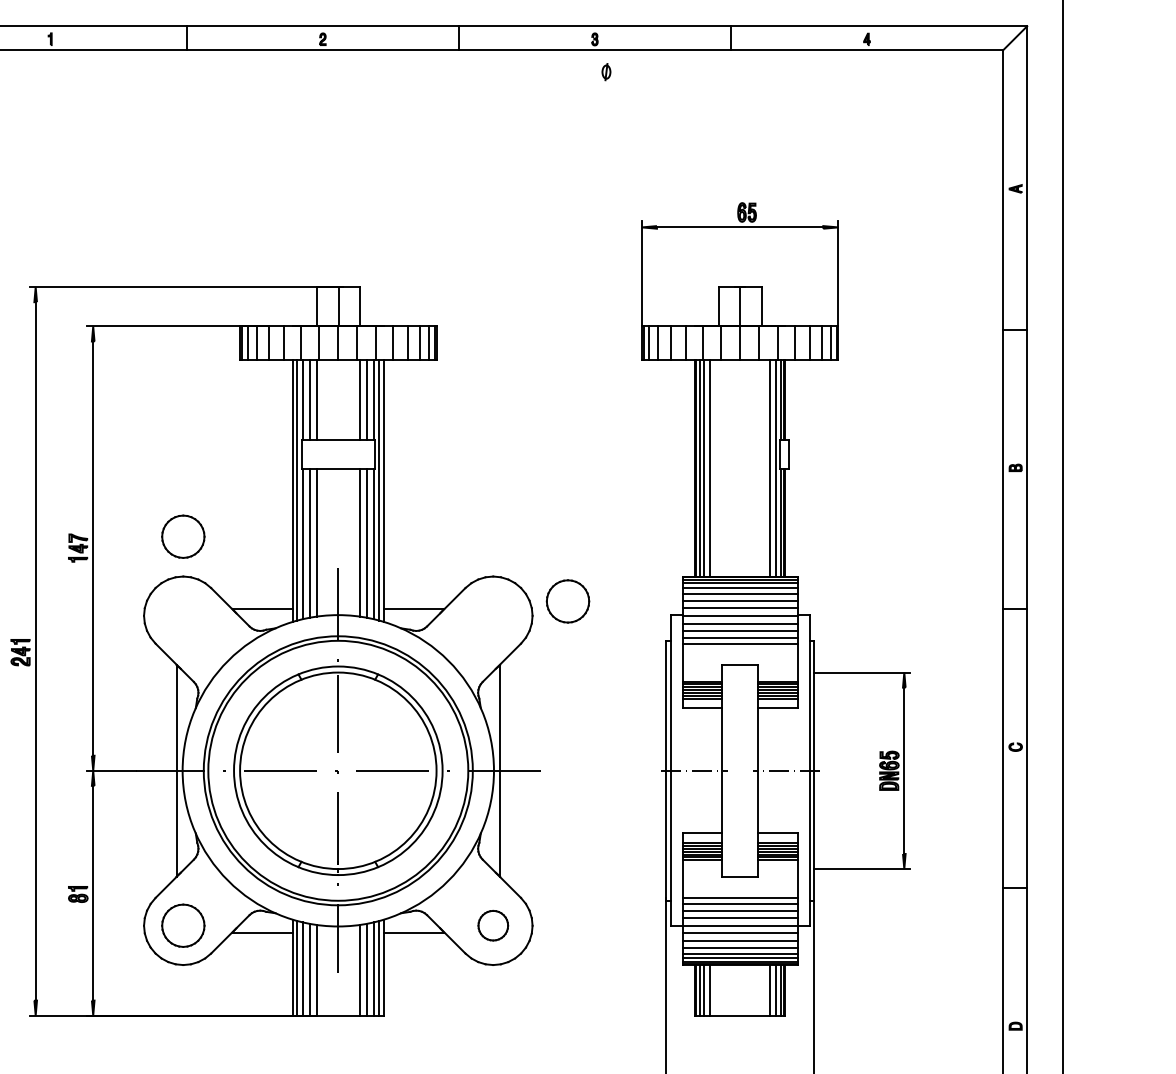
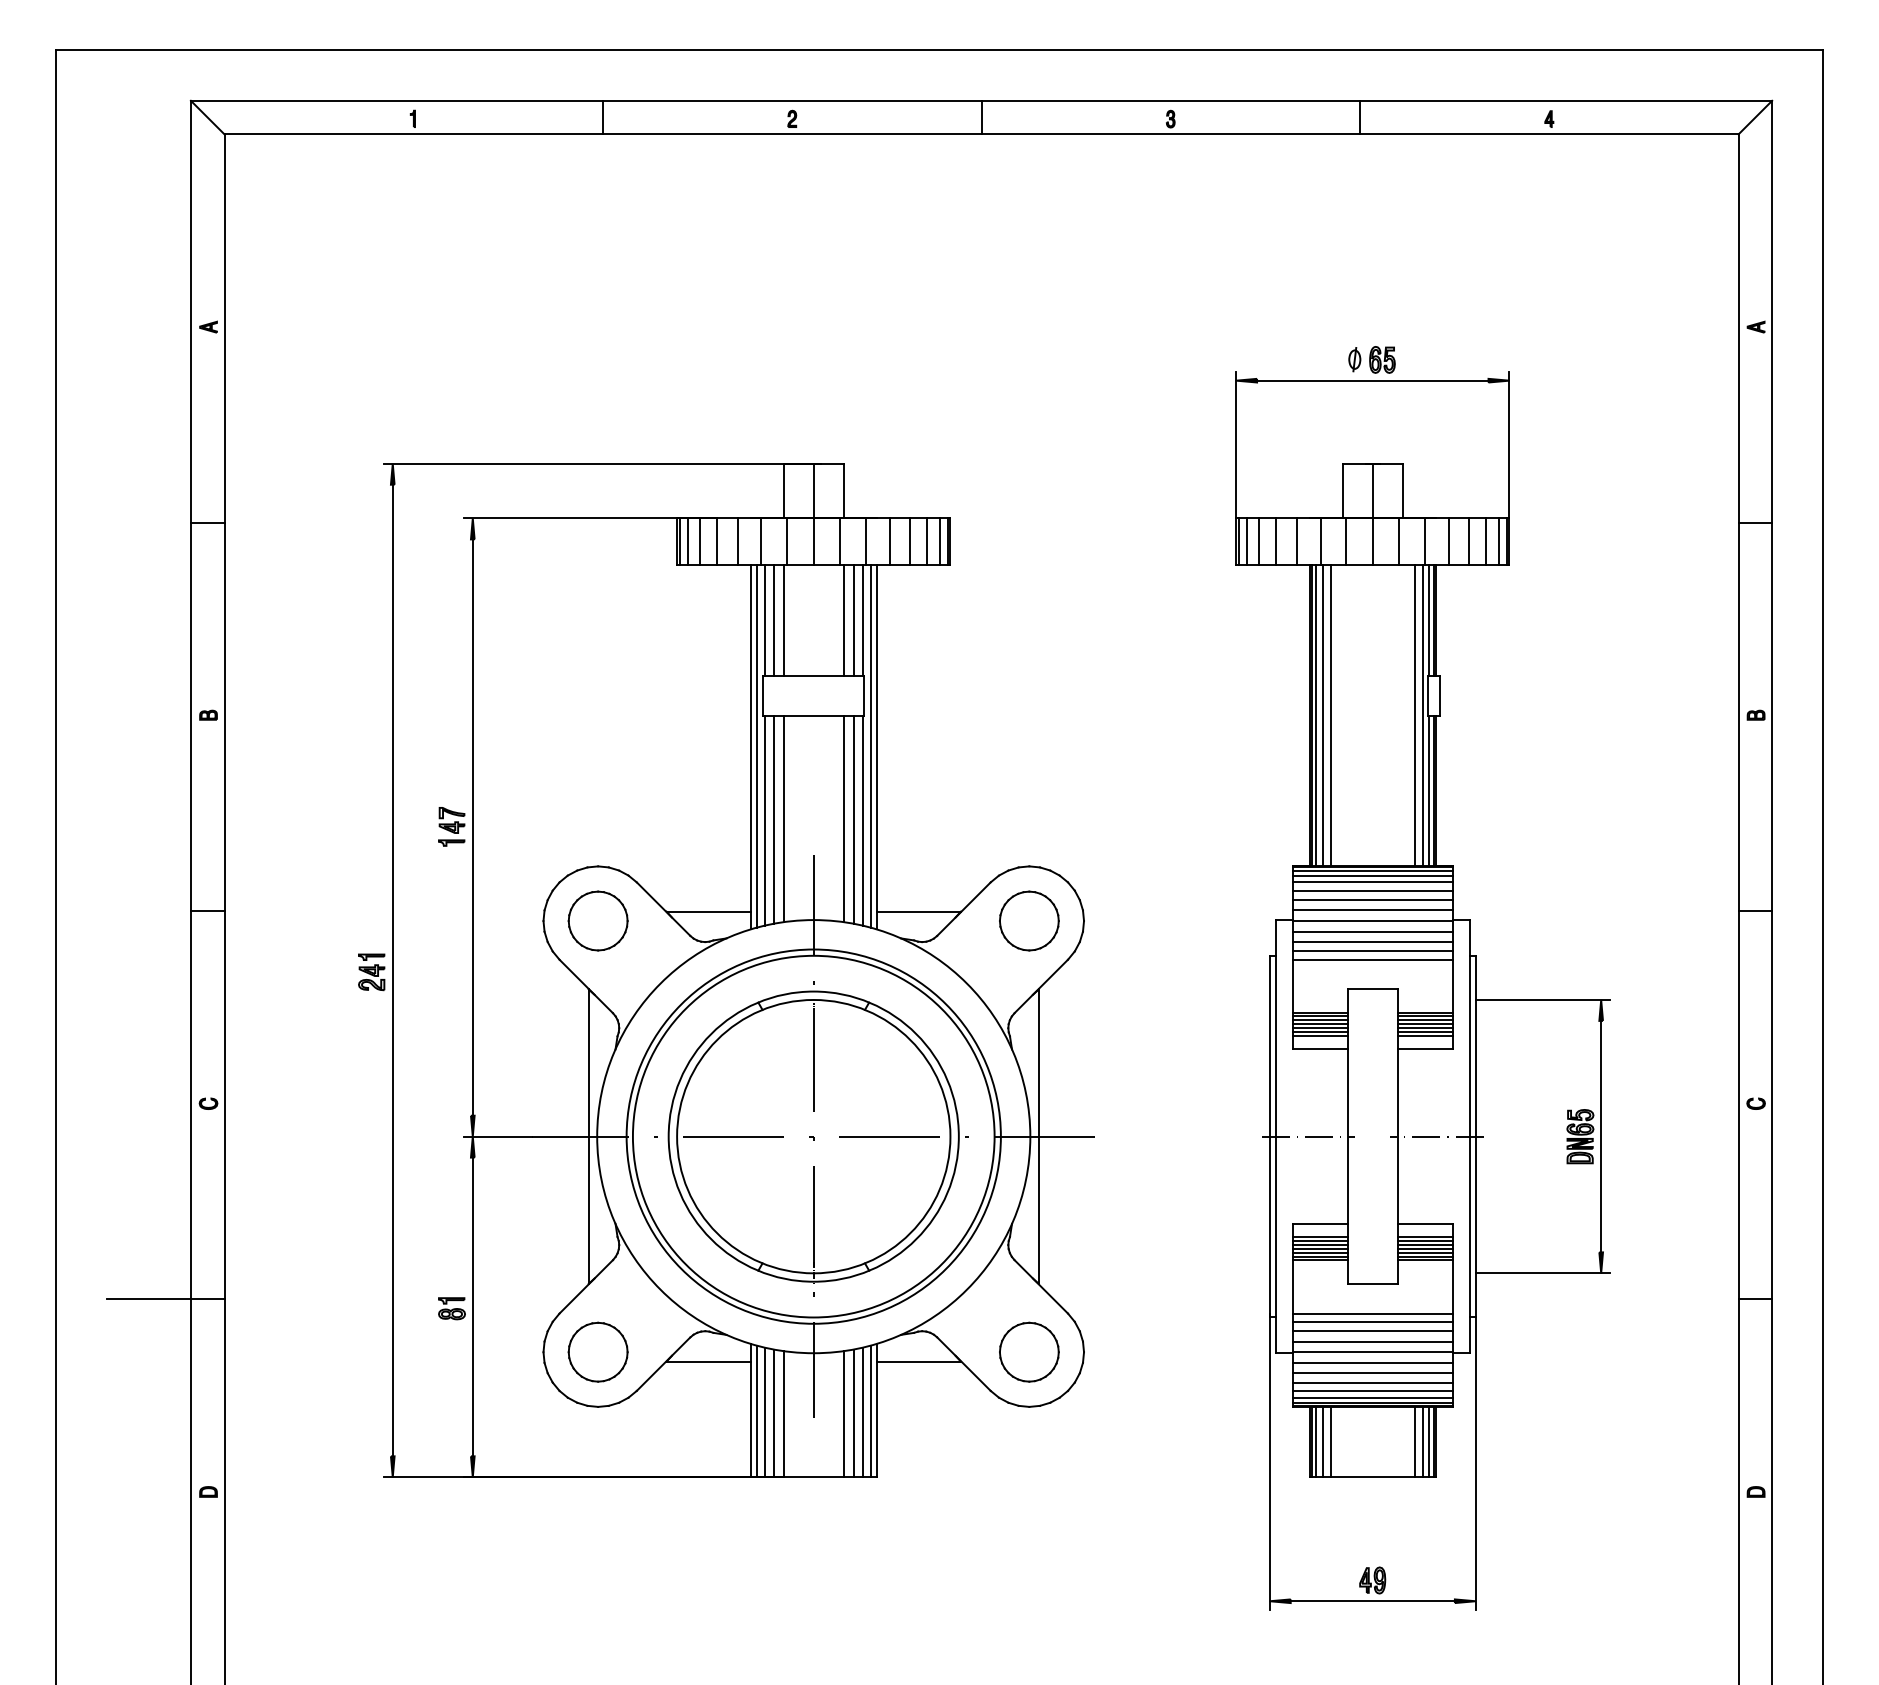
part: (606, 72) -> (1354, 359), moved
part: (182, 536) -> (597, 920), moved
part: (568, 601) -> (1029, 920), moved
part: (493, 925) -> (1029, 1351), size x1.43

